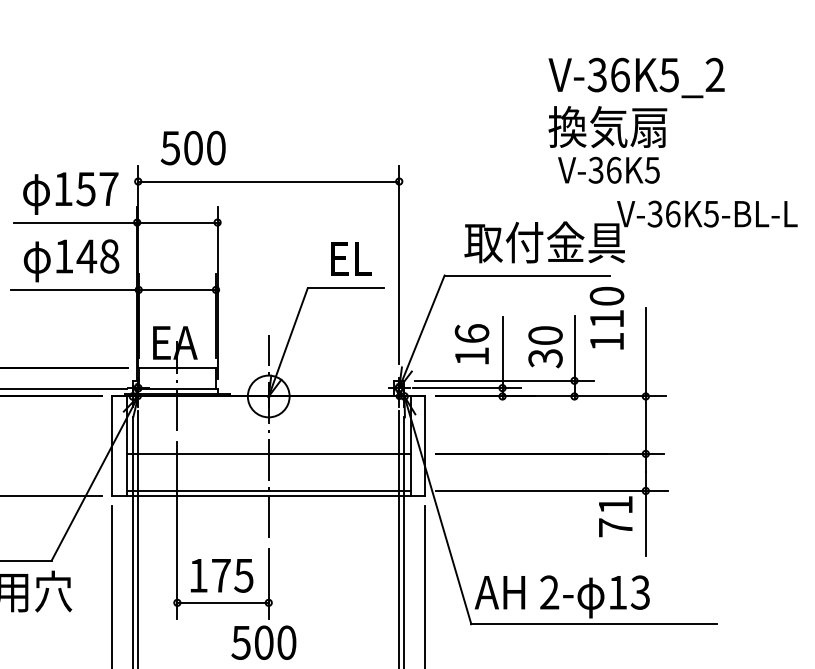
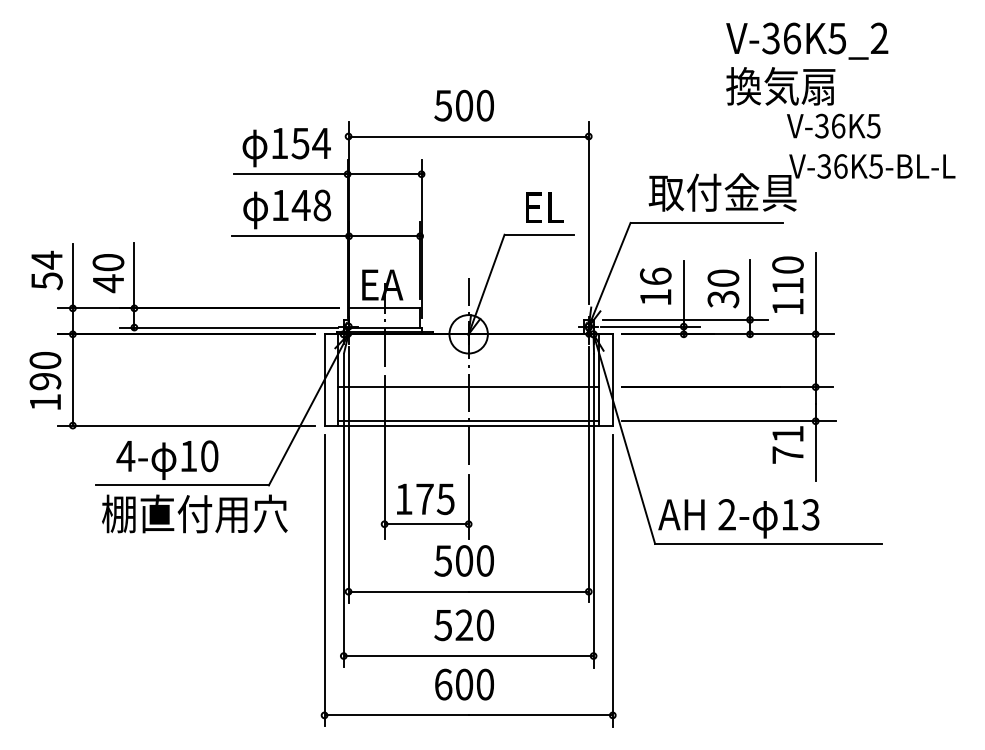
text: (192, 147) -> (463, 105), moved
text: (608, 169) -> (833, 125), moved
text: (108, 189) -> (321, 143), 157 -> 154
text: (606, 318) -> (787, 285), moved

